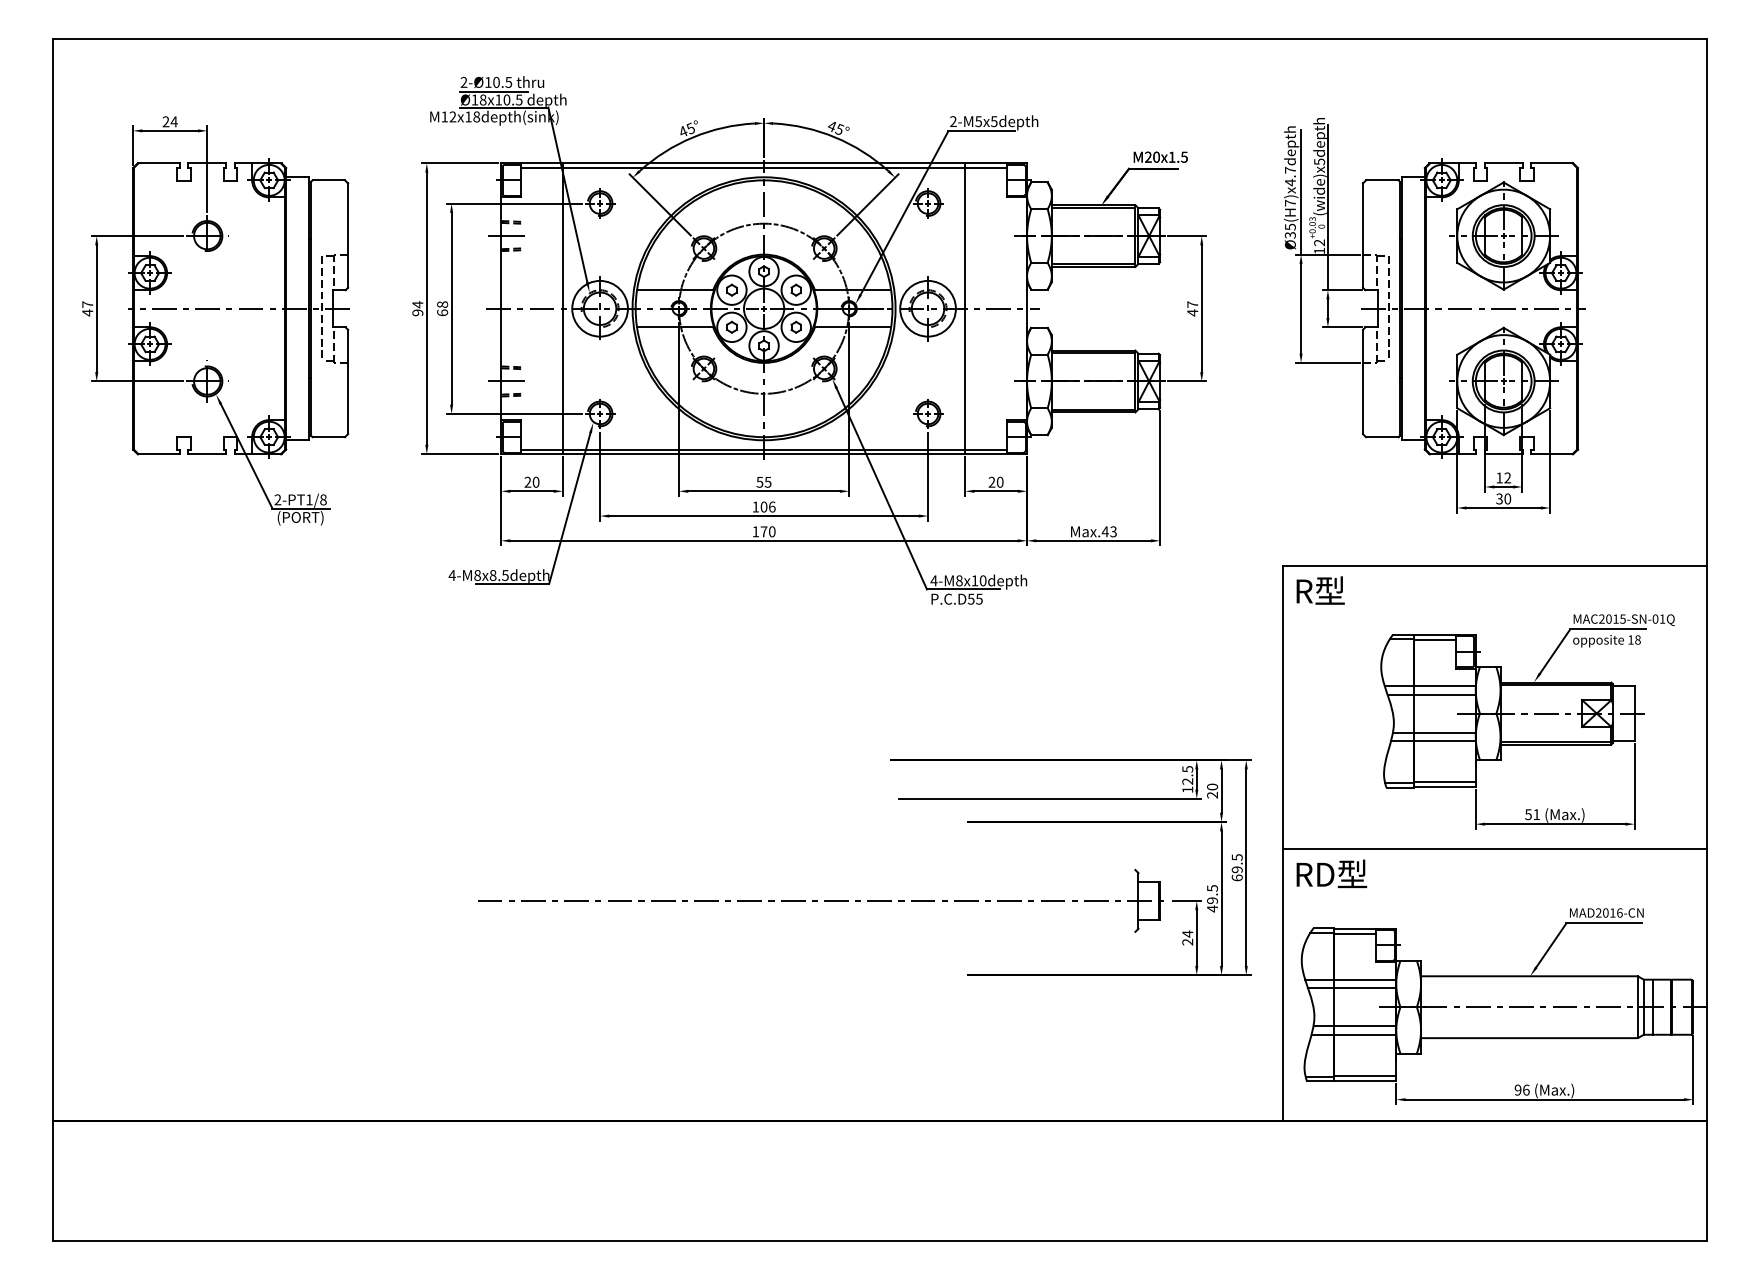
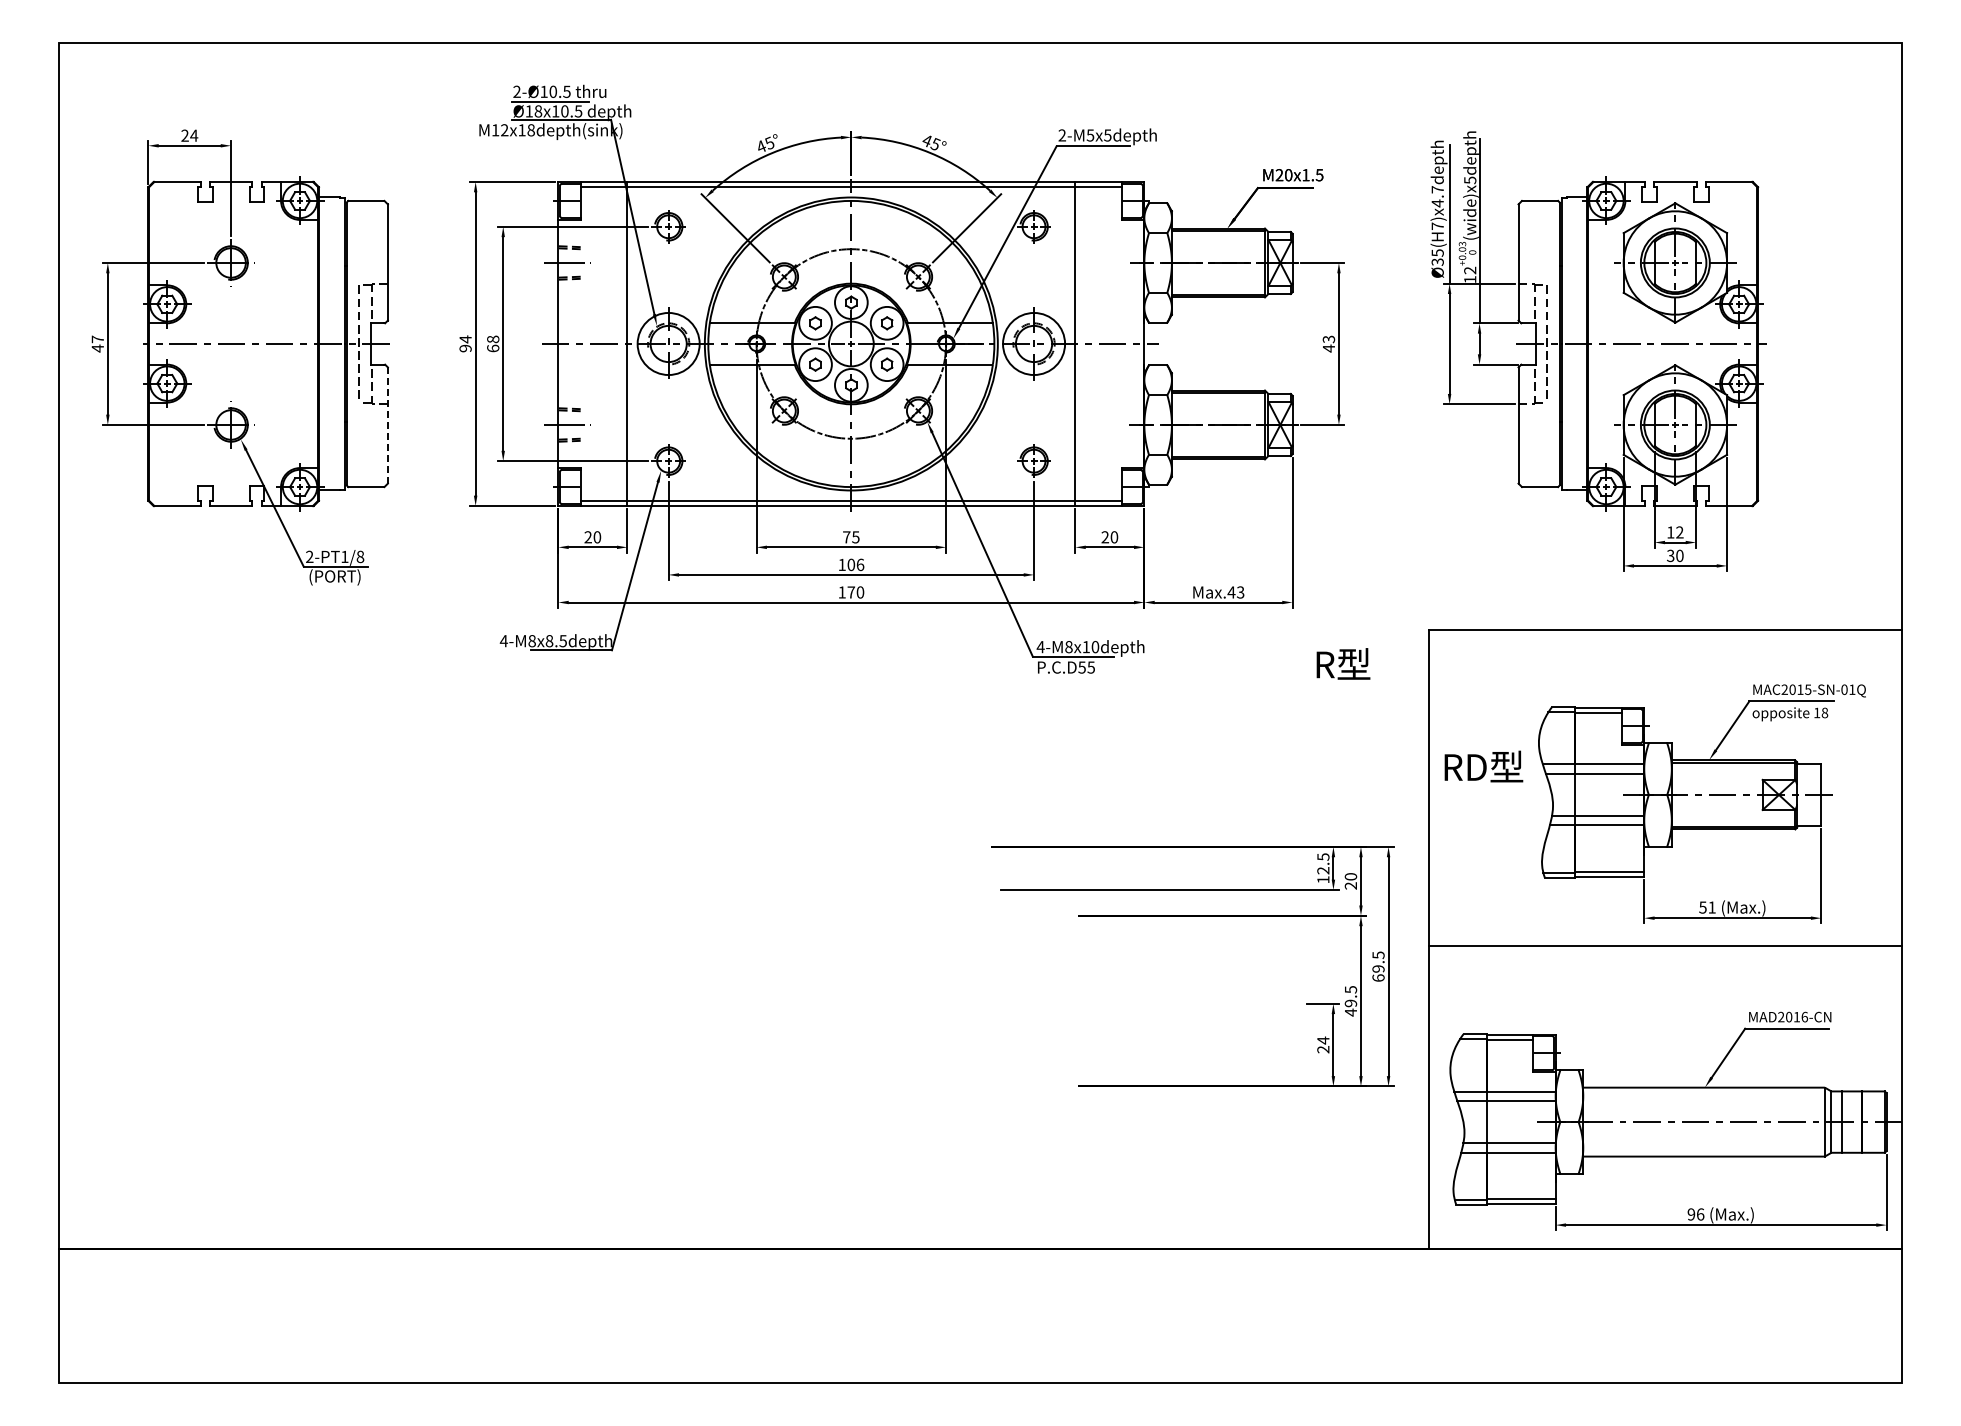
text: (1192, 304) -> (1328, 339), 47 -> 43
line: (347, 382) -> (387, 426), solid -> dashed
text: (759, 482) -> (846, 537), 55 -> 75
text: (1320, 590) -> (1343, 663), moved
text: (1331, 873) -> (1483, 766), moved
part: (820, 900) -> (914, 1003), removed

